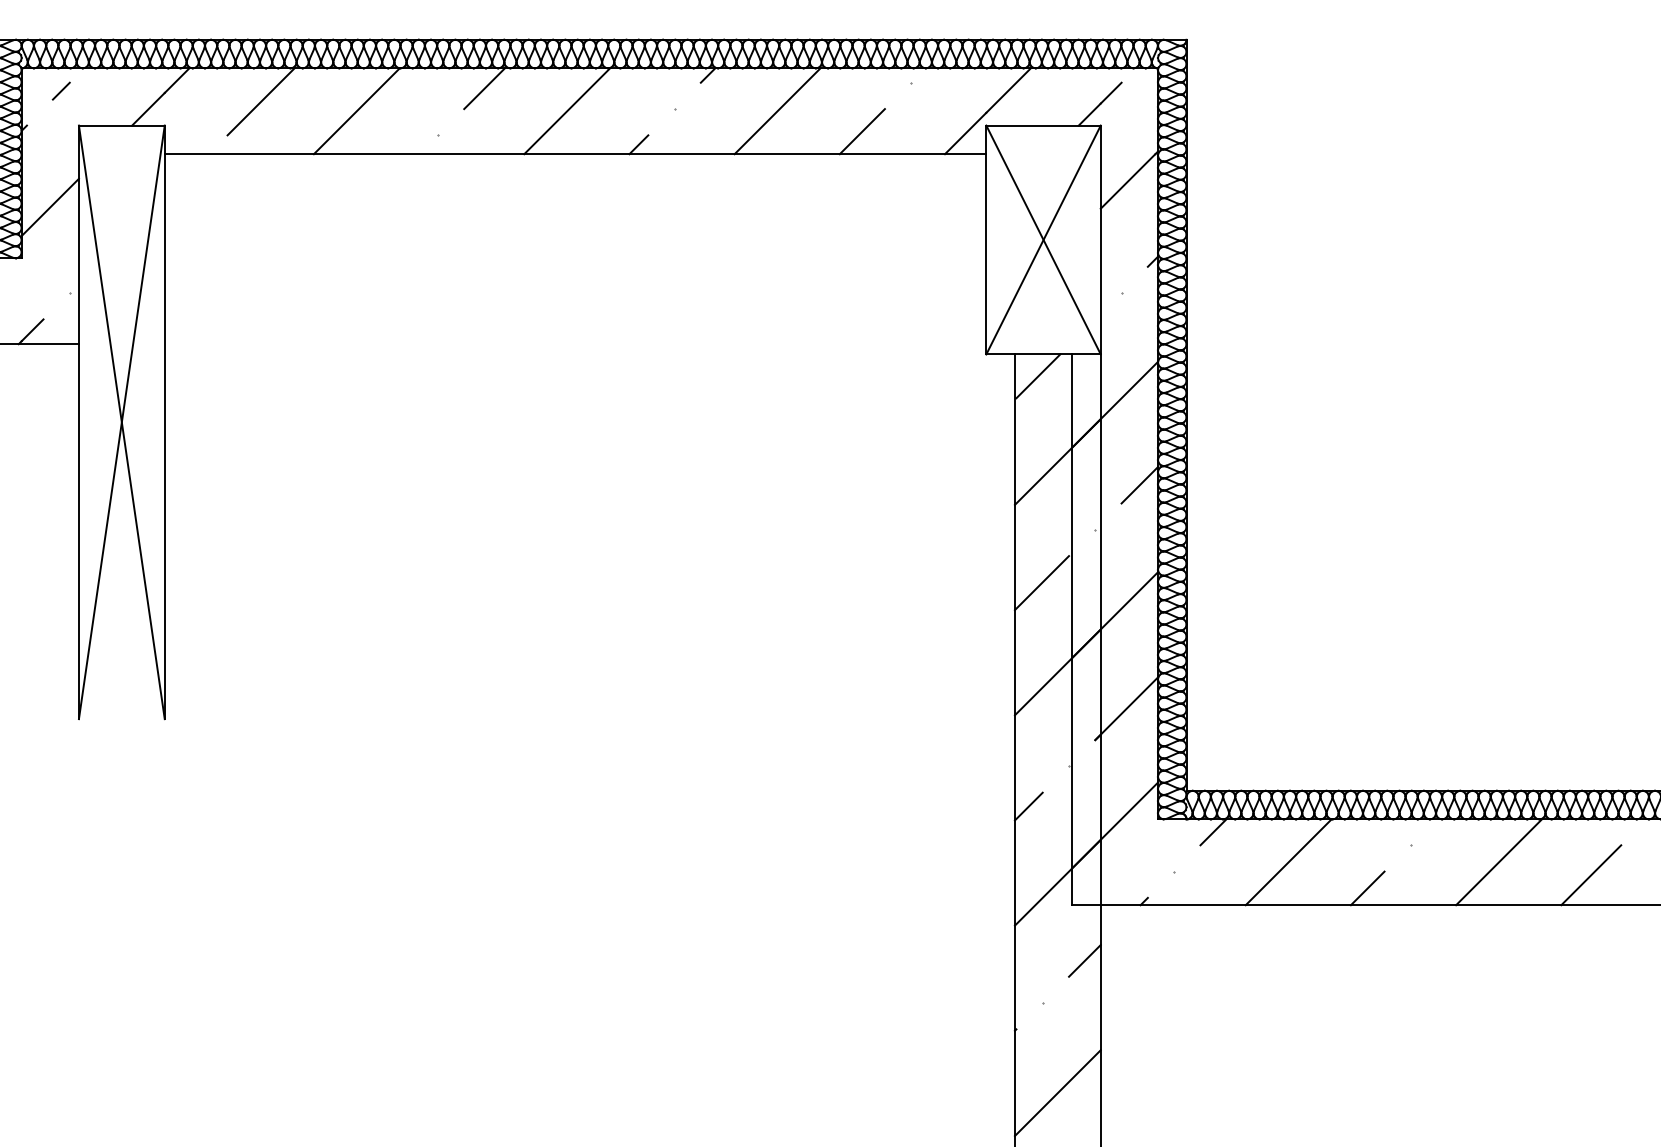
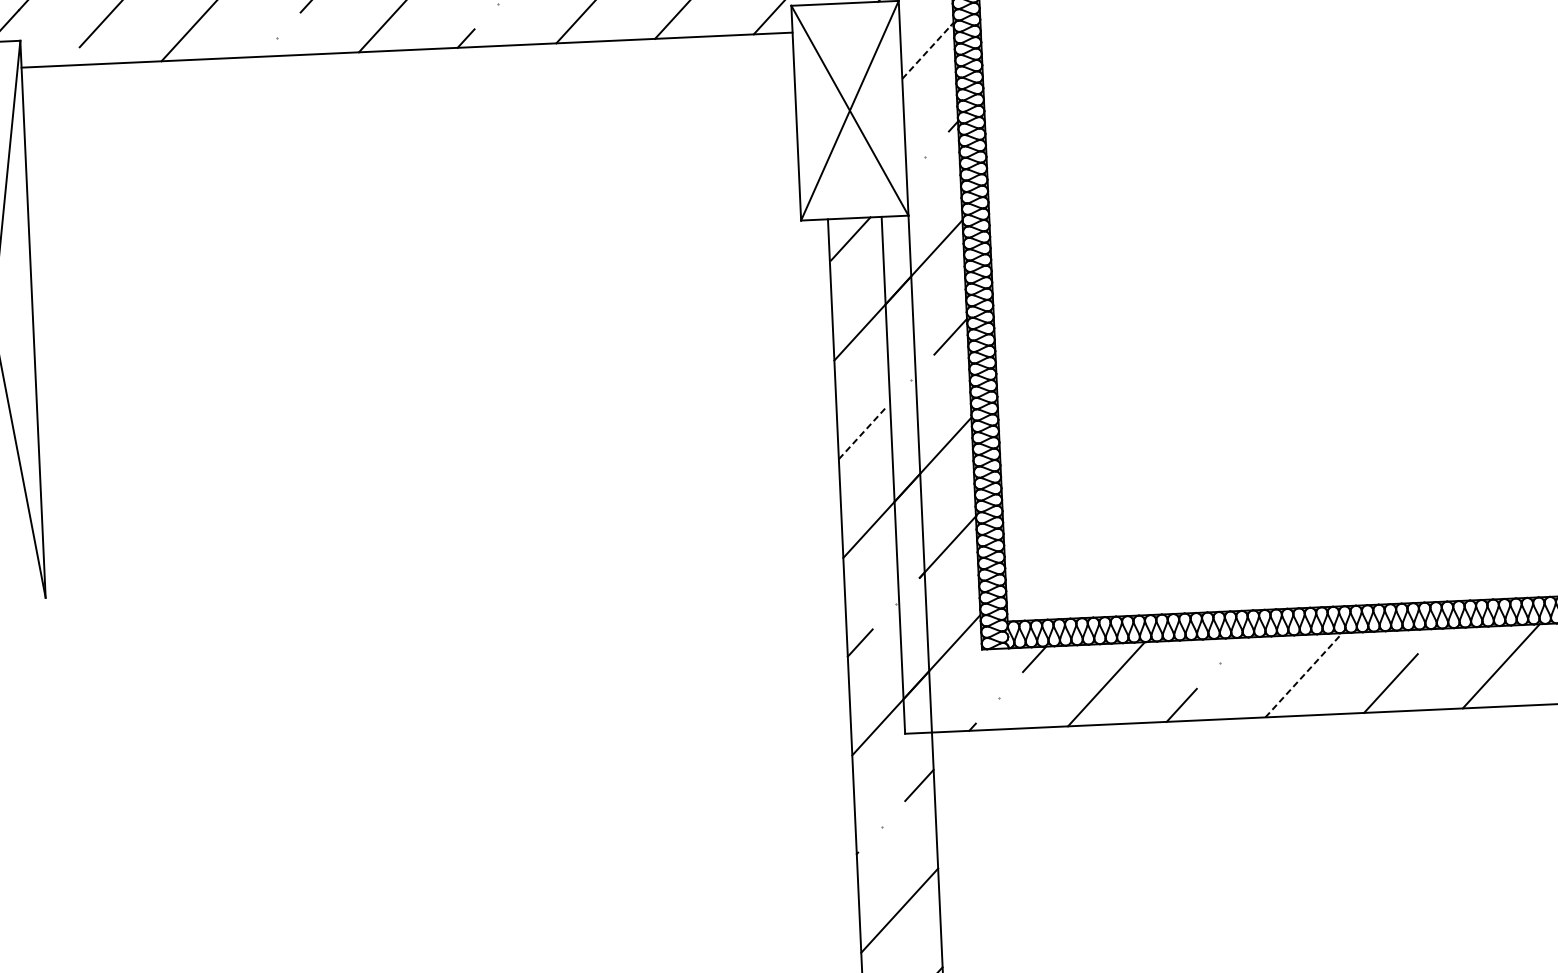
line: (1128, 181) -> (927, 52), solid -> dashed
line: (1042, 582) -> (863, 432), solid -> dashed
line: (1499, 862) -> (1304, 675), solid -> dashed

